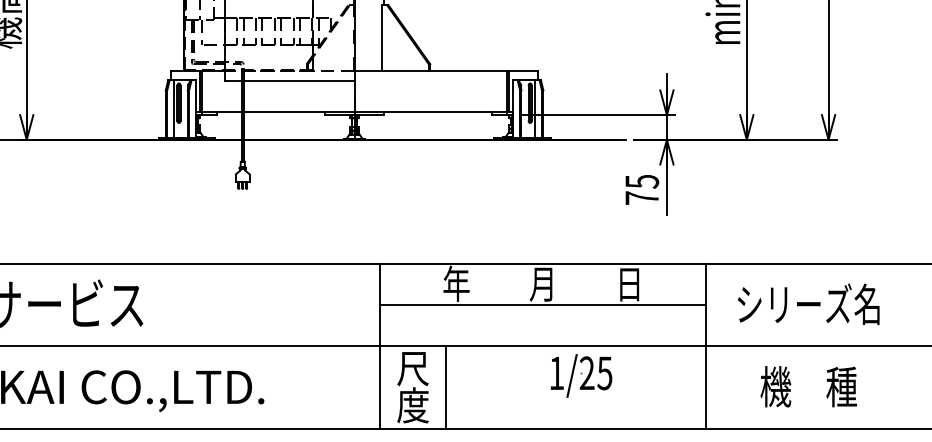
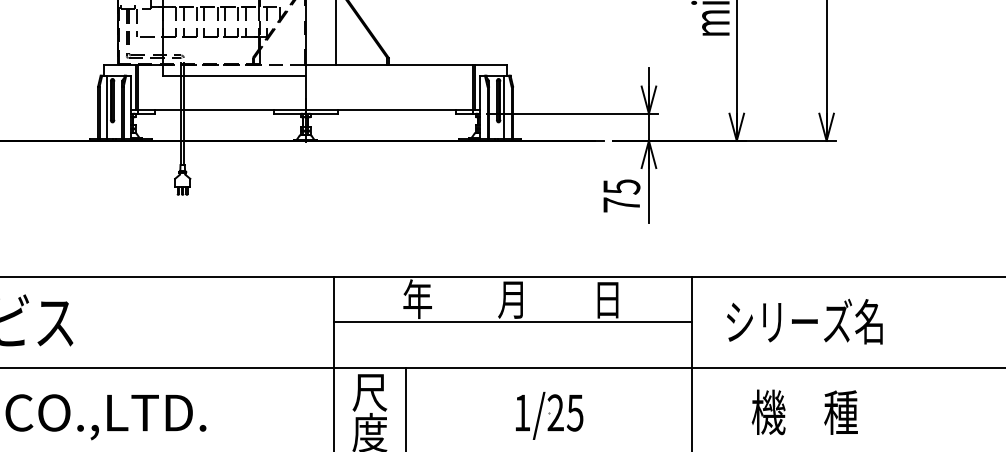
part: (581, 375) -> (549, 415), moved

